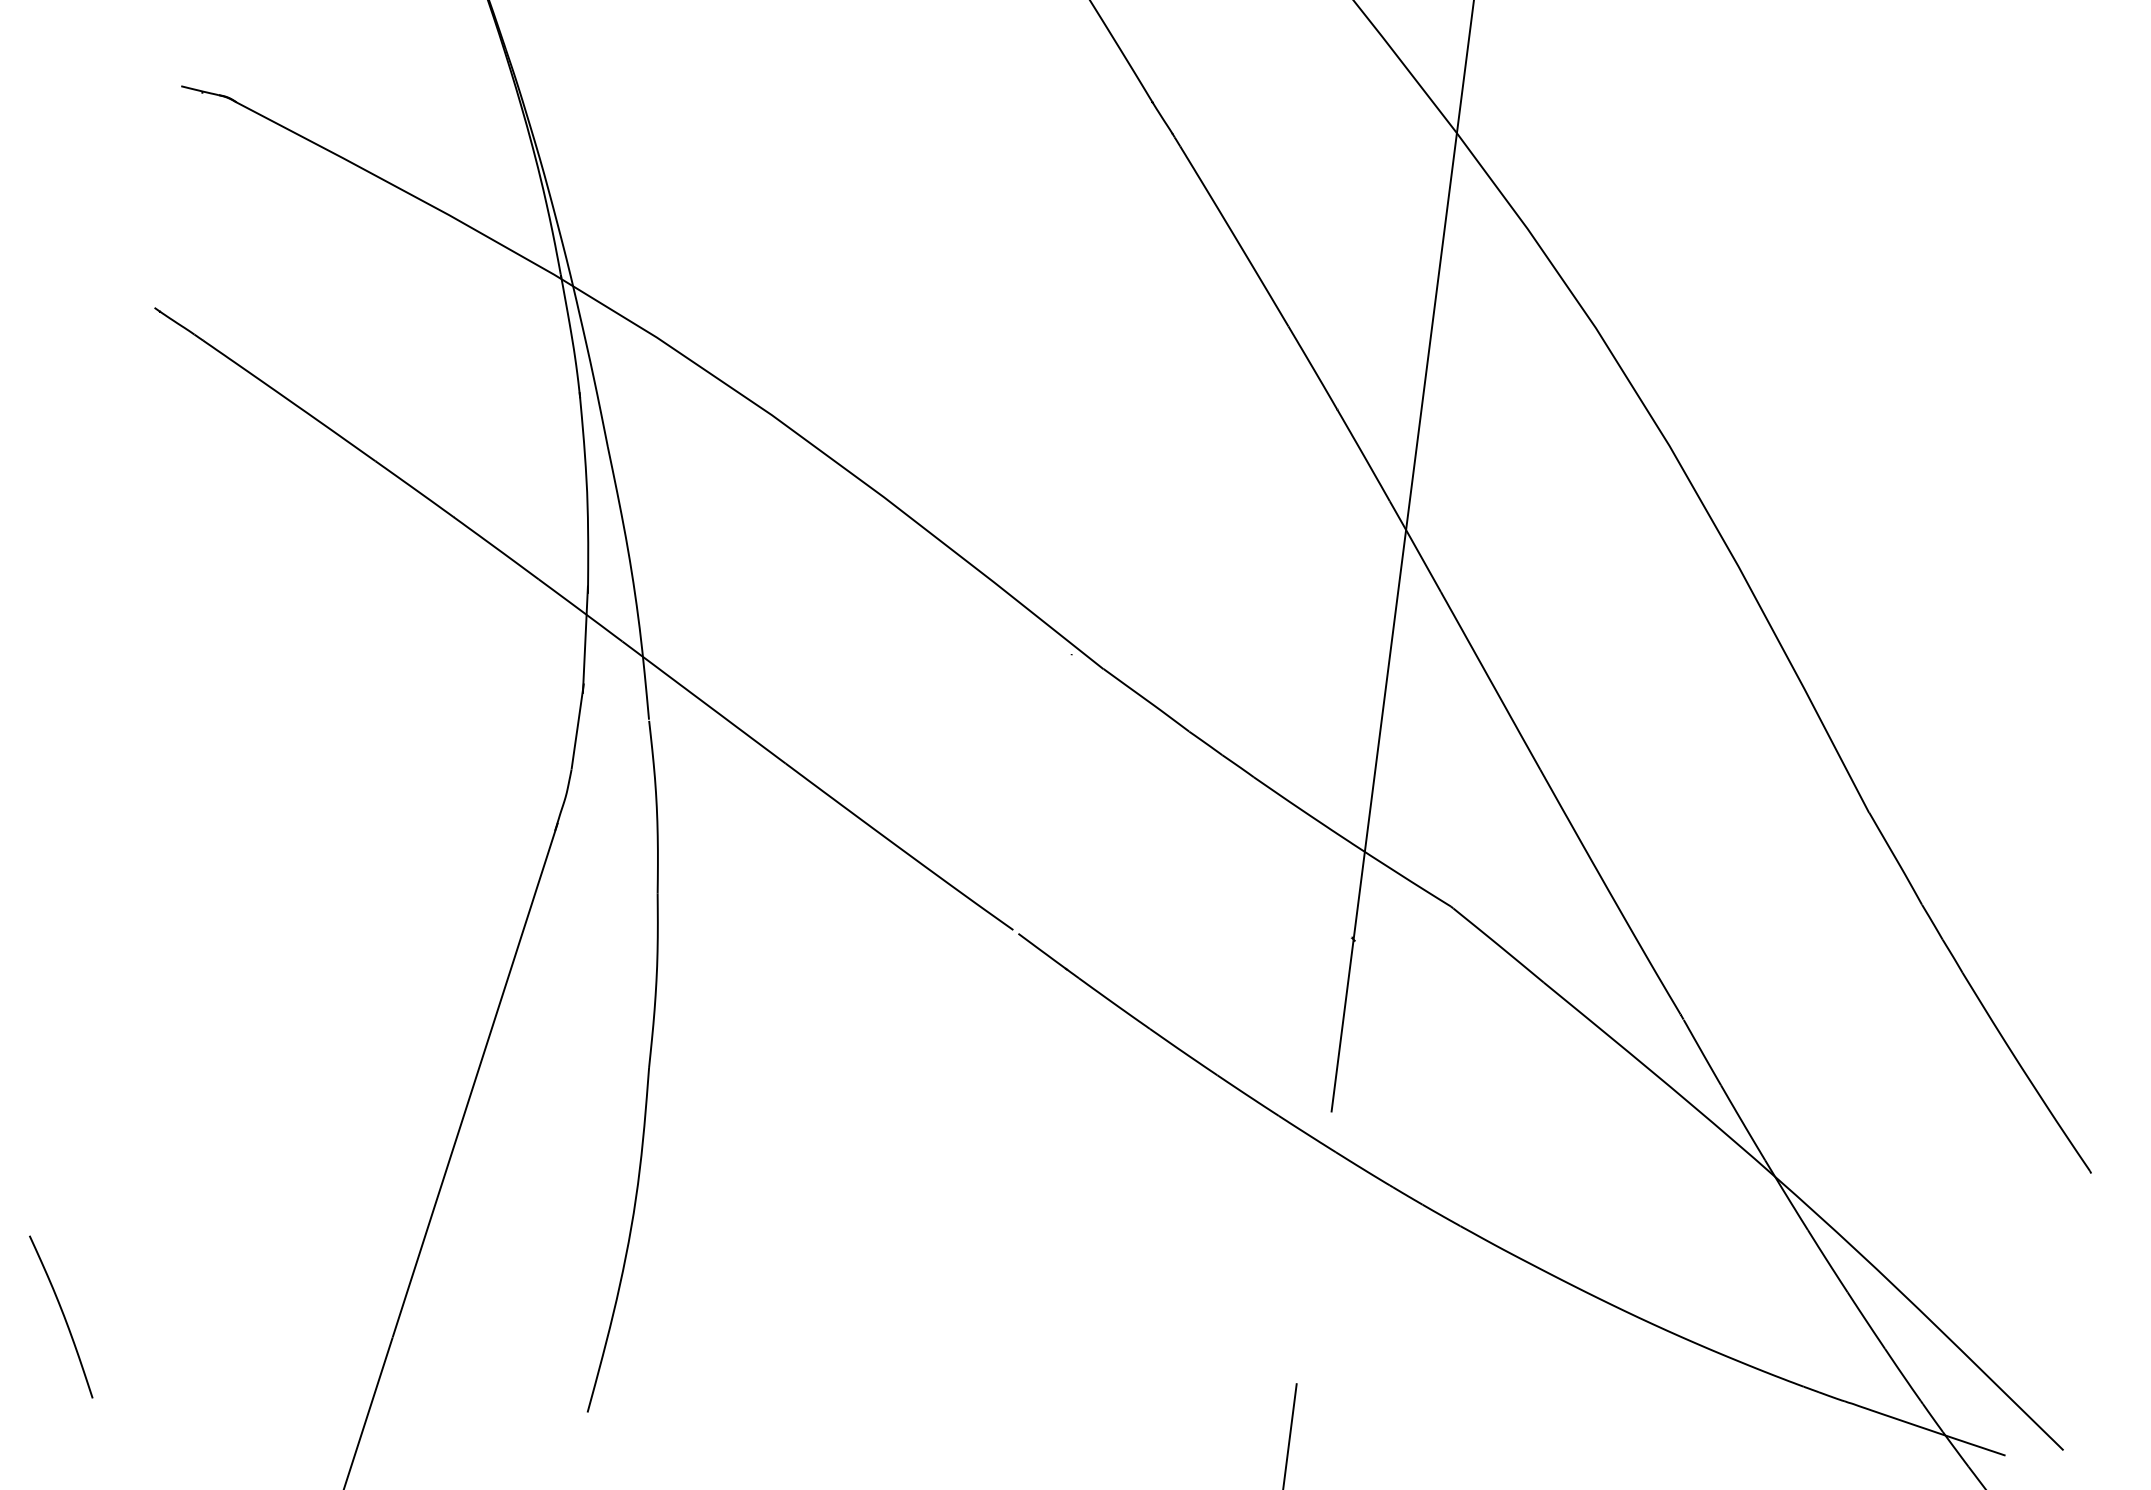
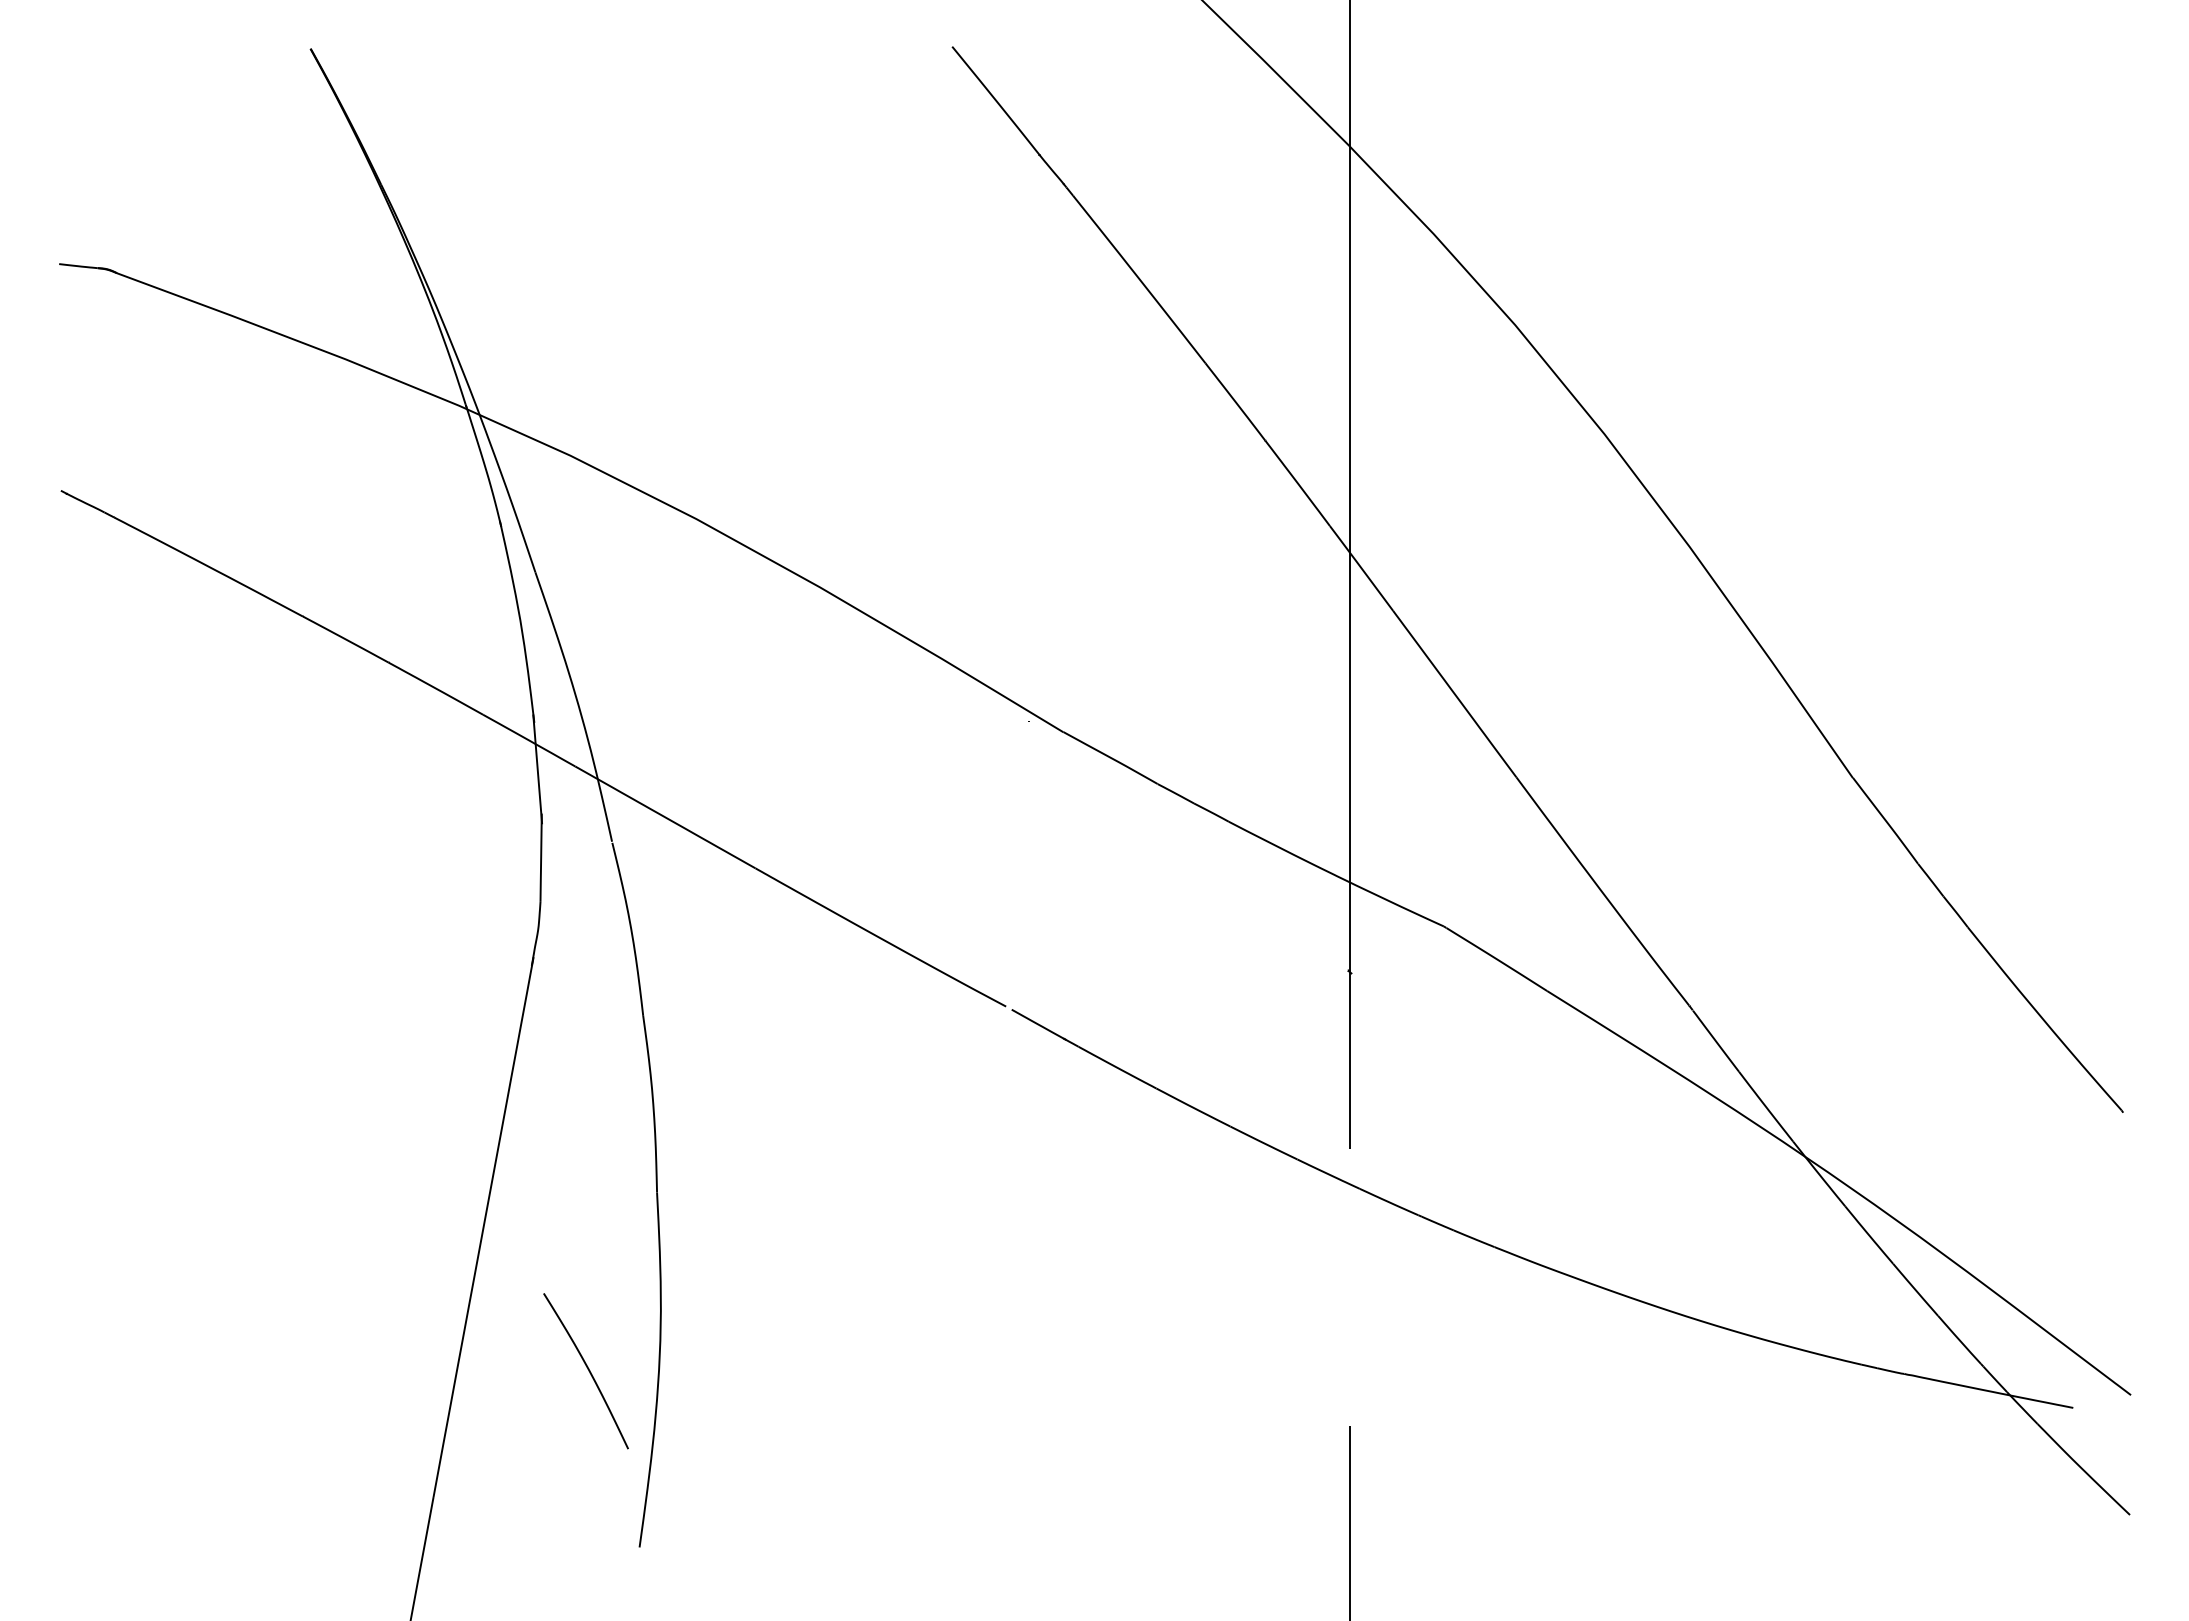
curve: (62, 1315) -> (587, 1369), moved

